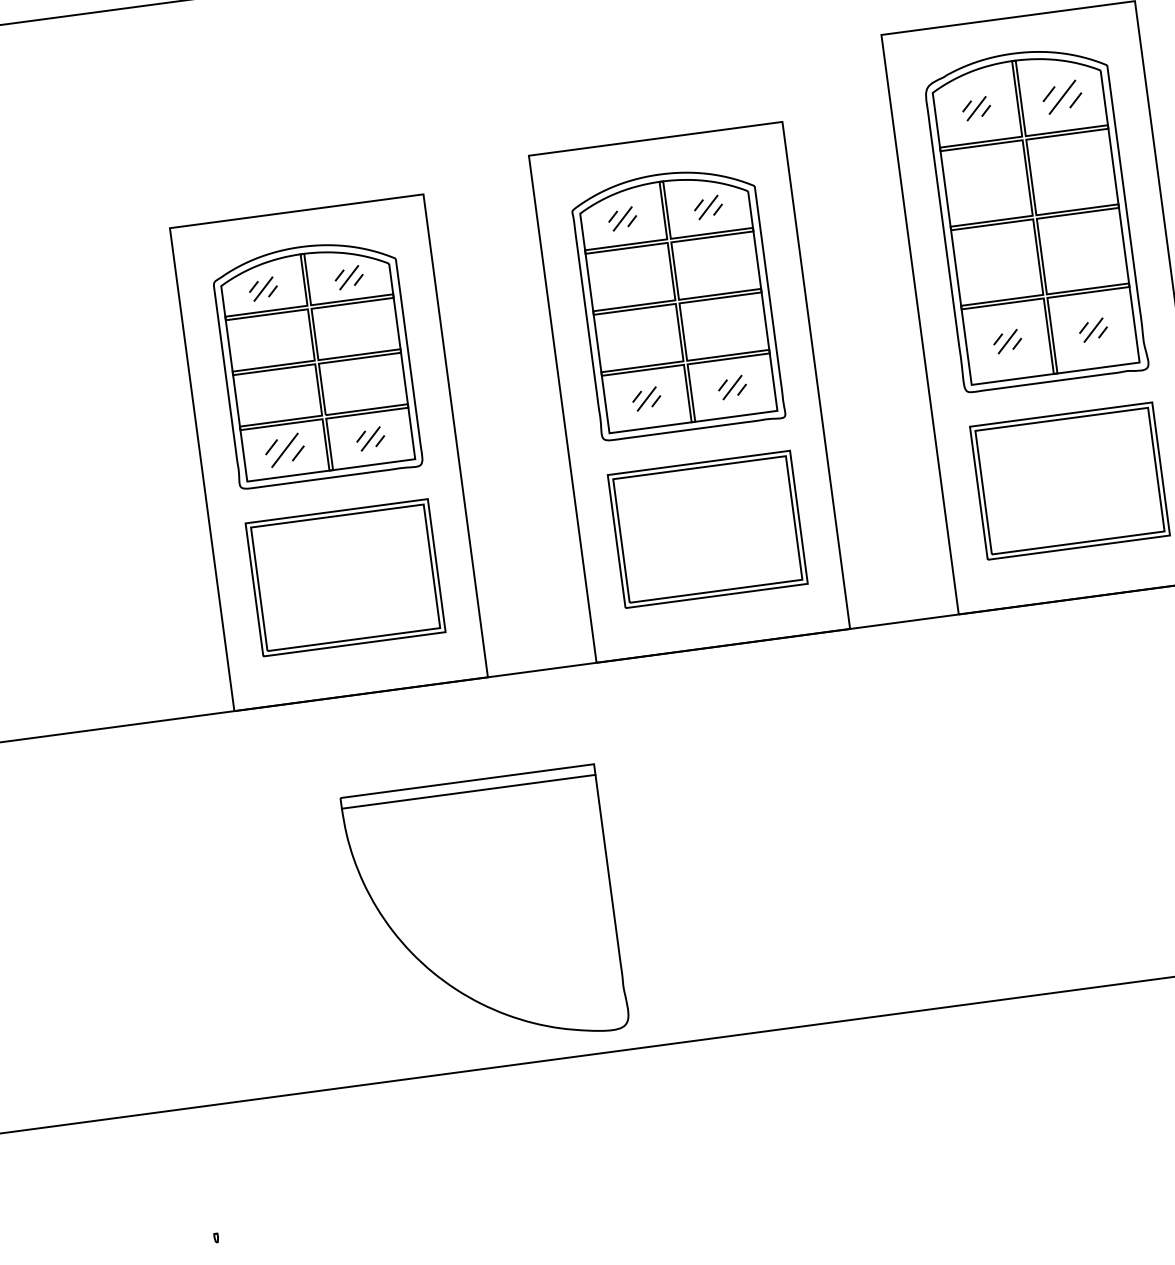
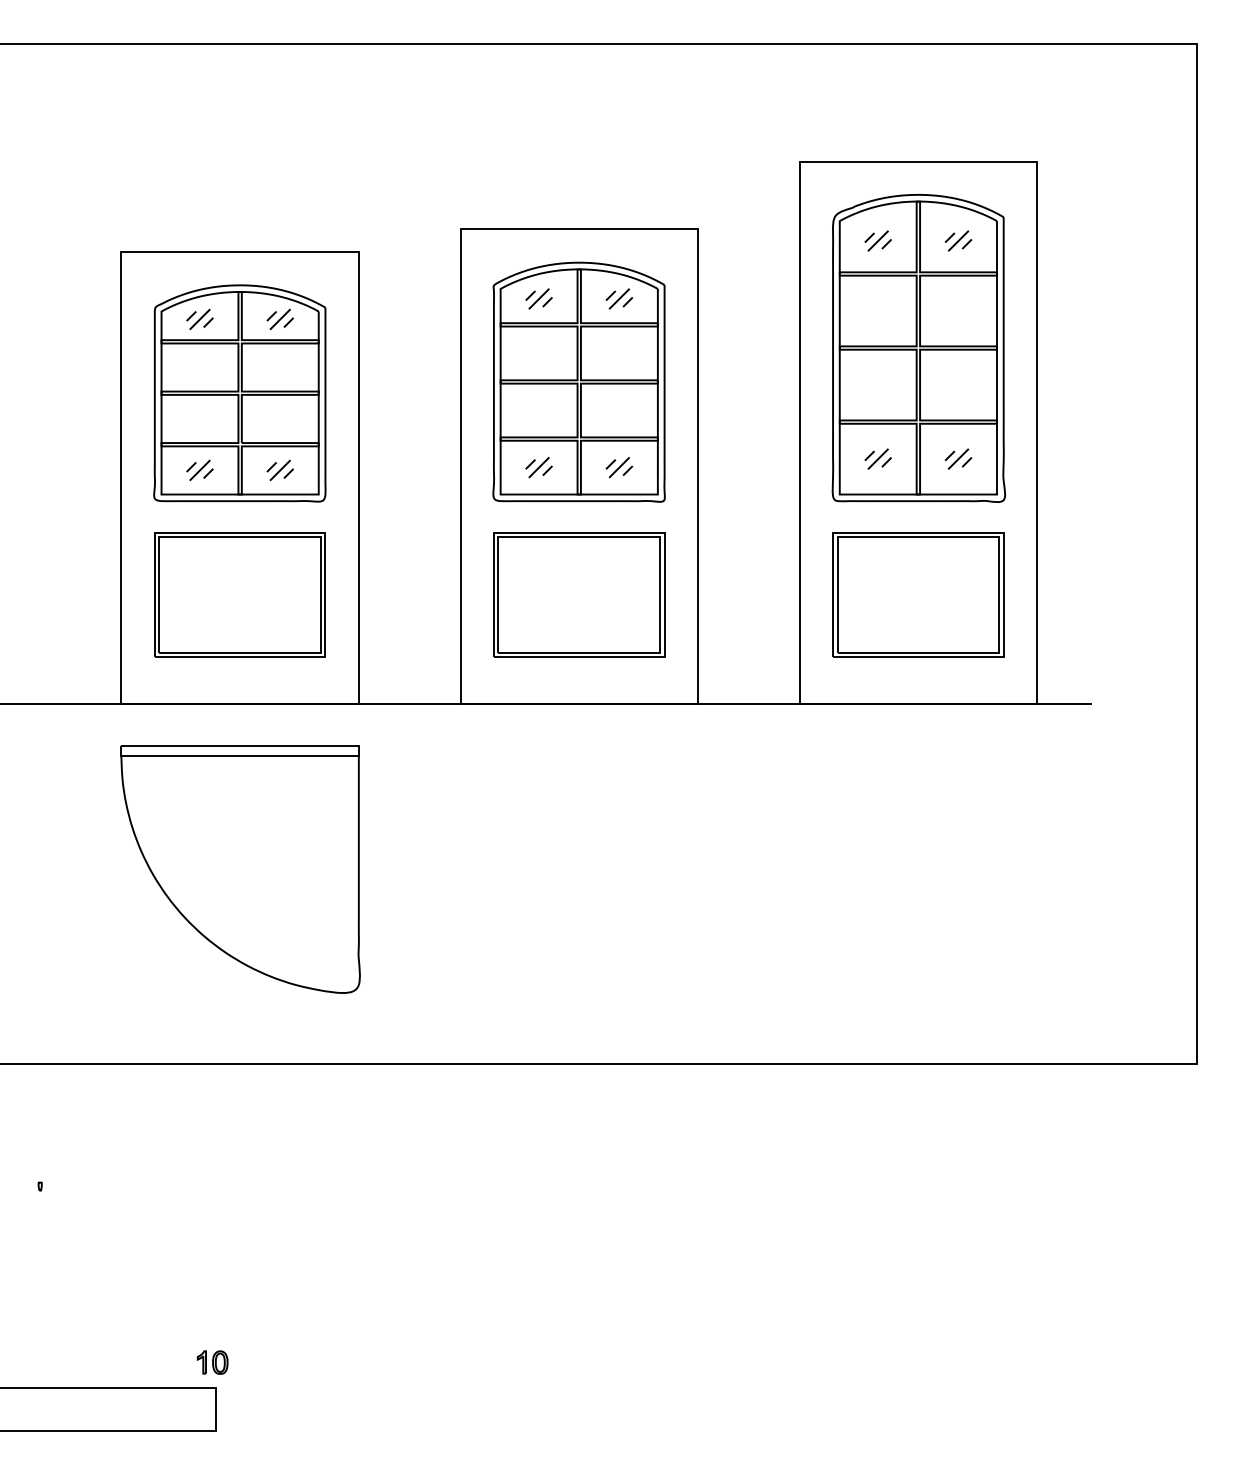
part: (1062, 96) -> (958, 240), size x0.71
part: (284, 450) -> (199, 470), size x0.71
part: (485, 912) -> (240, 869), moved

